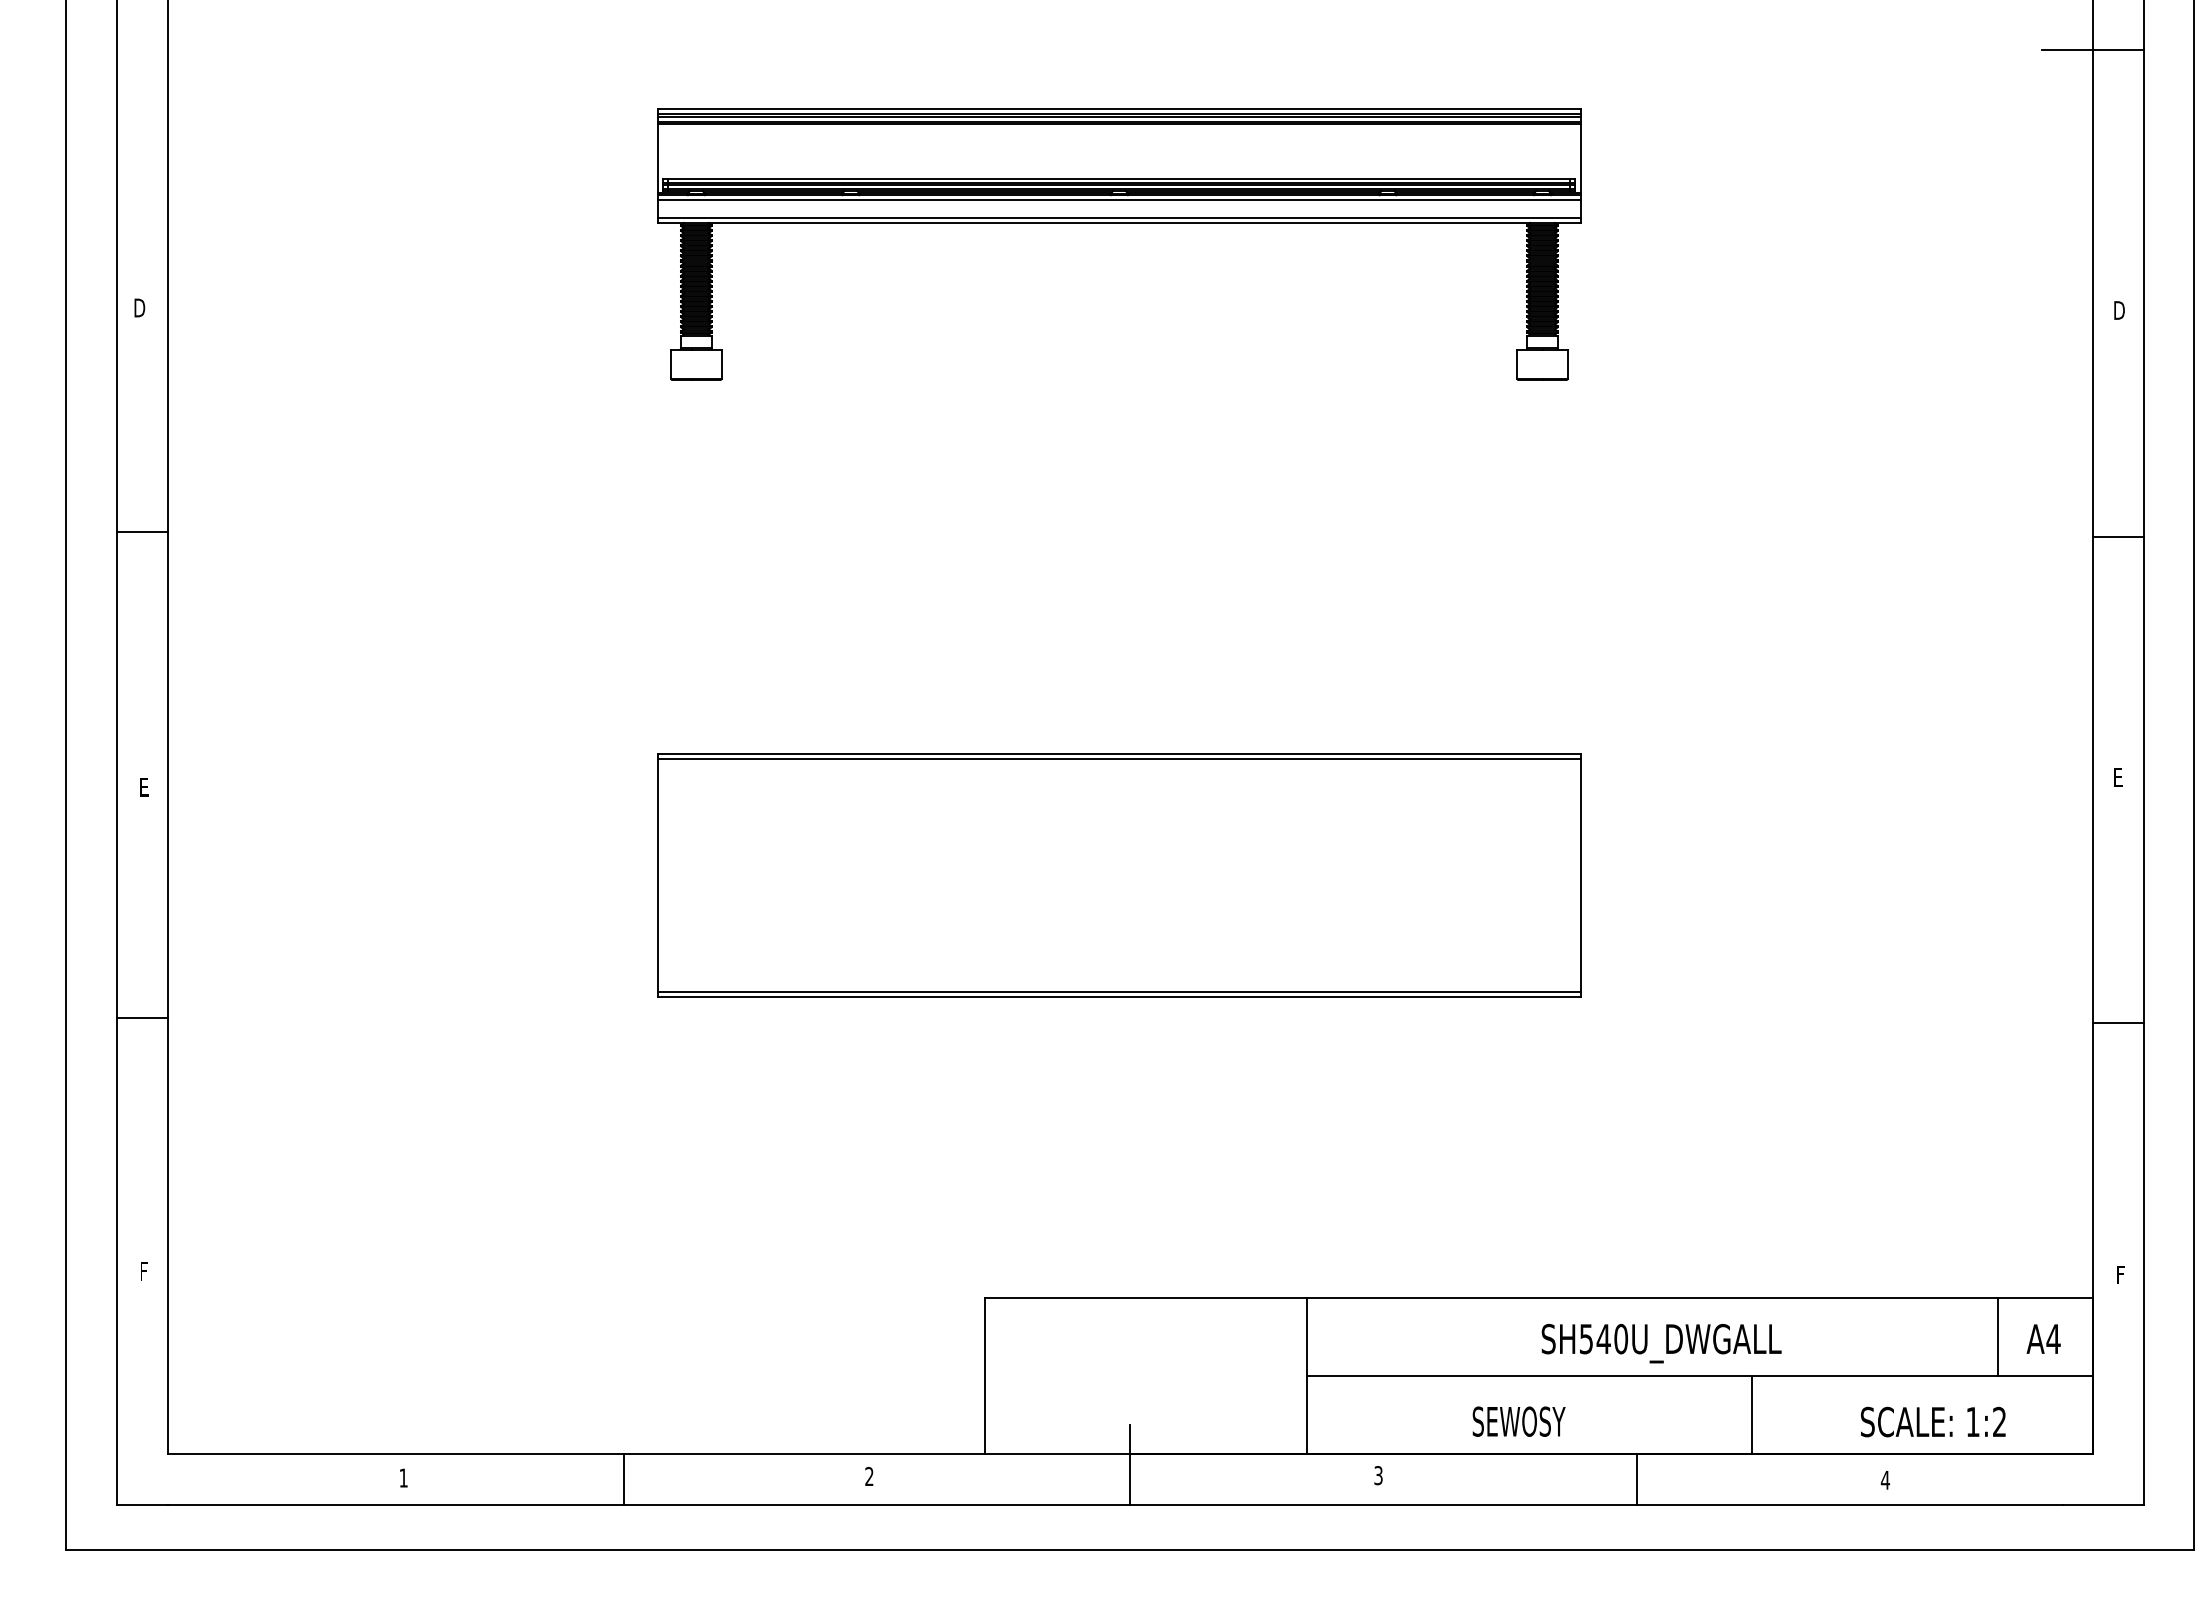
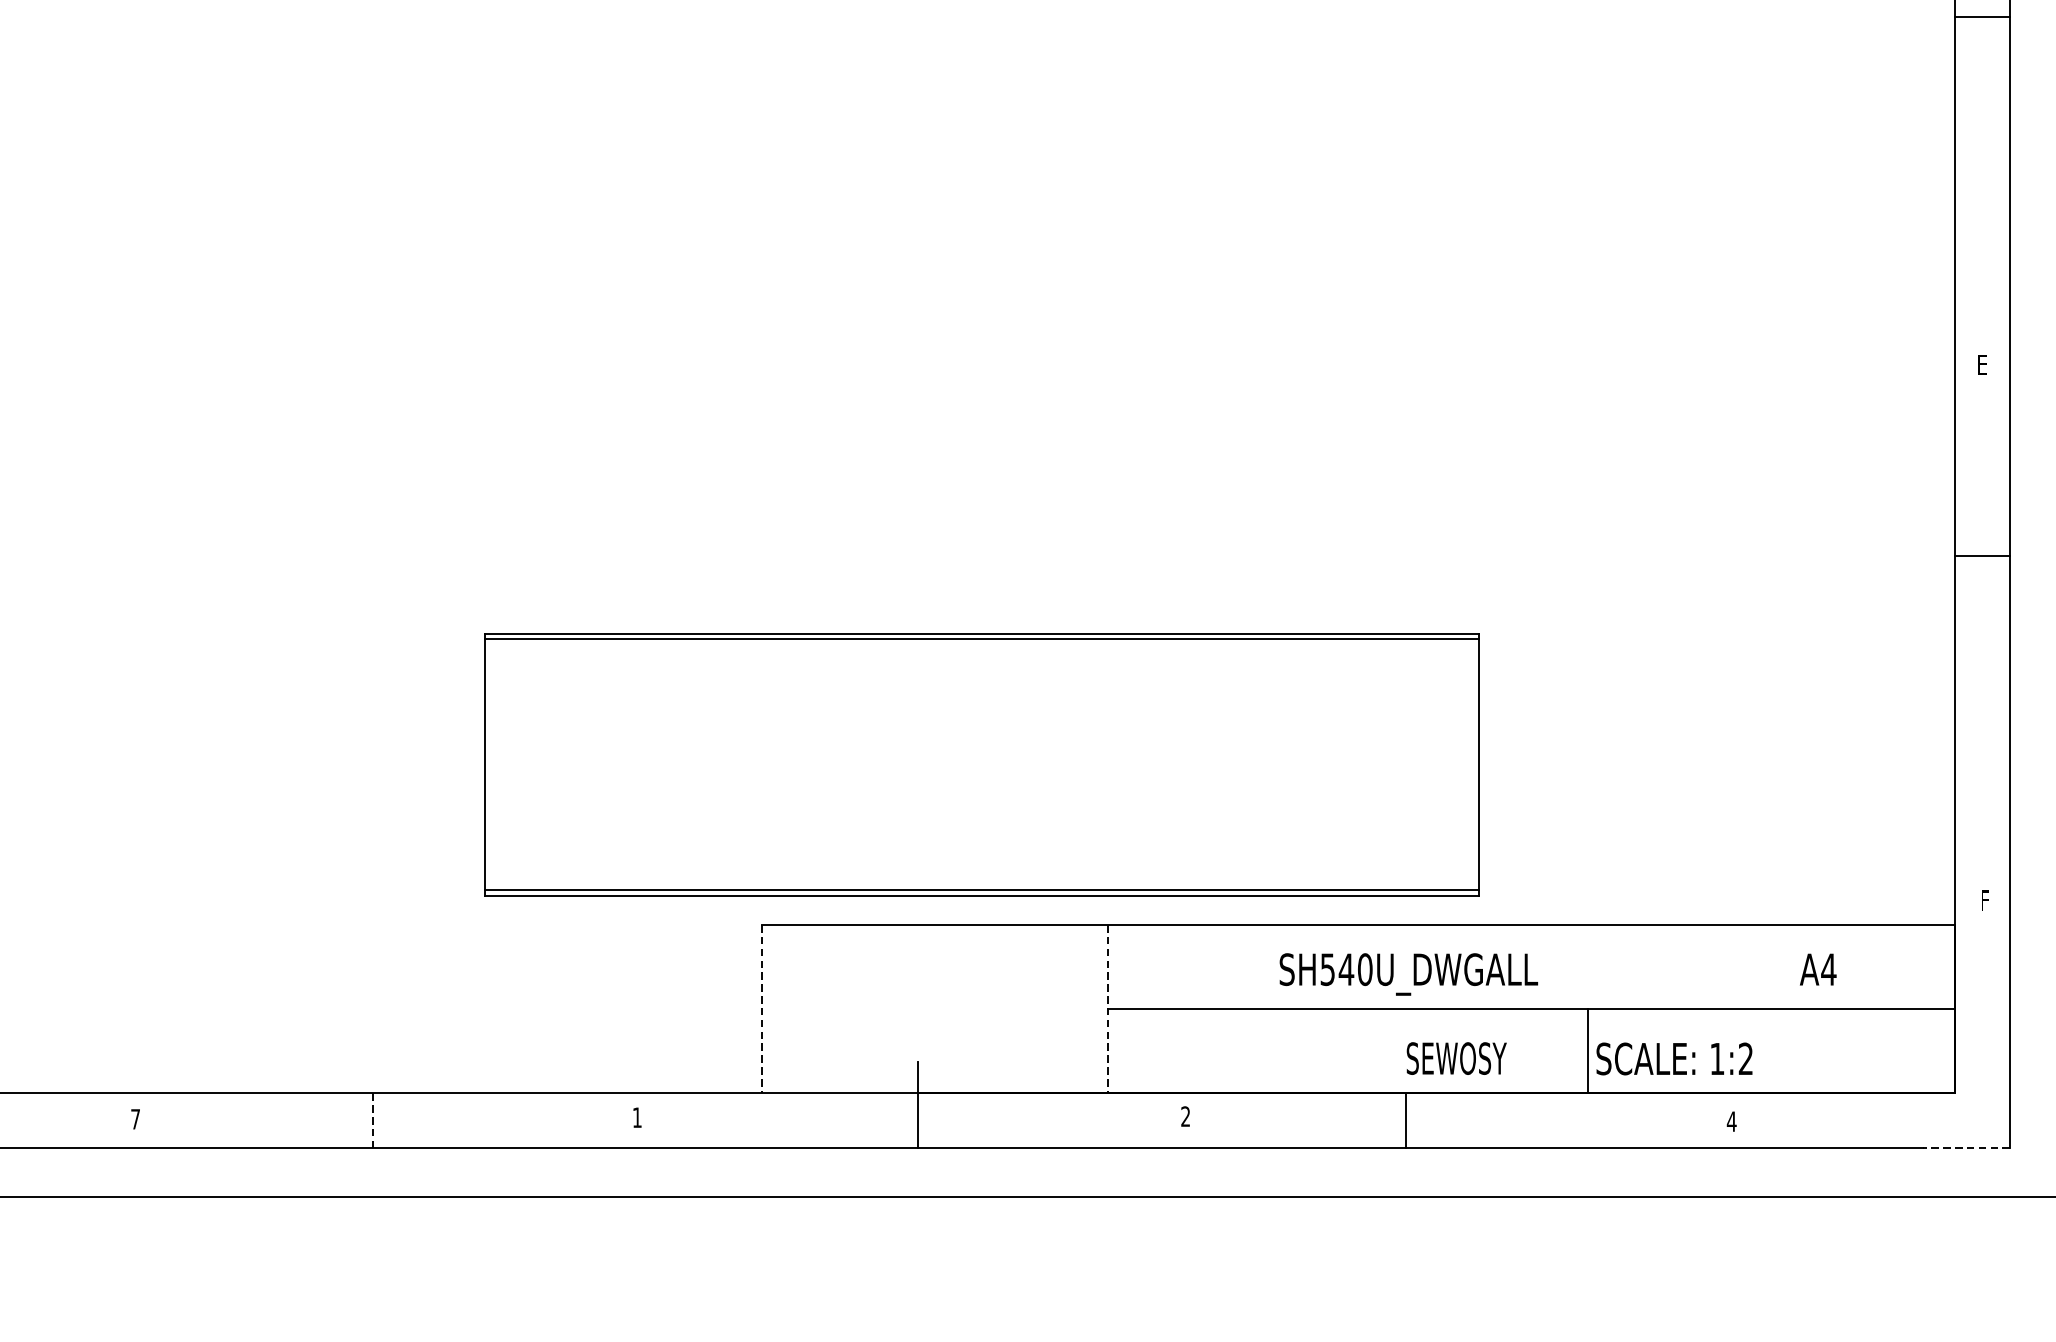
line: (2118, 536) -> (1982, 16), moved
part: (1119, 875) -> (982, 765), moved
line: (2118, 1023) -> (1982, 556), moved
line: (1998, 1336) -> (1853, 966), removed
text: (2043, 1338) -> (1818, 968), moved
text: (1661, 1343) -> (1408, 974), moved
line: (985, 1376) -> (762, 1009), solid -> dashed
line: (1306, 1376) -> (1108, 1009), solid -> dashed
text: (1518, 1421) -> (1456, 1058), moved
text: (1933, 1421) -> (1674, 1058), moved
text: (1378, 1475) -> (1185, 1116), 3 -> 2
text: (869, 1476) -> (637, 1117), 2 -> 1
text: (403, 1477) -> (135, 1118), 1 -> 7
line: (1637, 1478) -> (1406, 1119), moved
line: (623, 1479) -> (372, 1120), solid -> dashed
line: (2102, 1504) -> (1965, 1147), solid -> dashed

